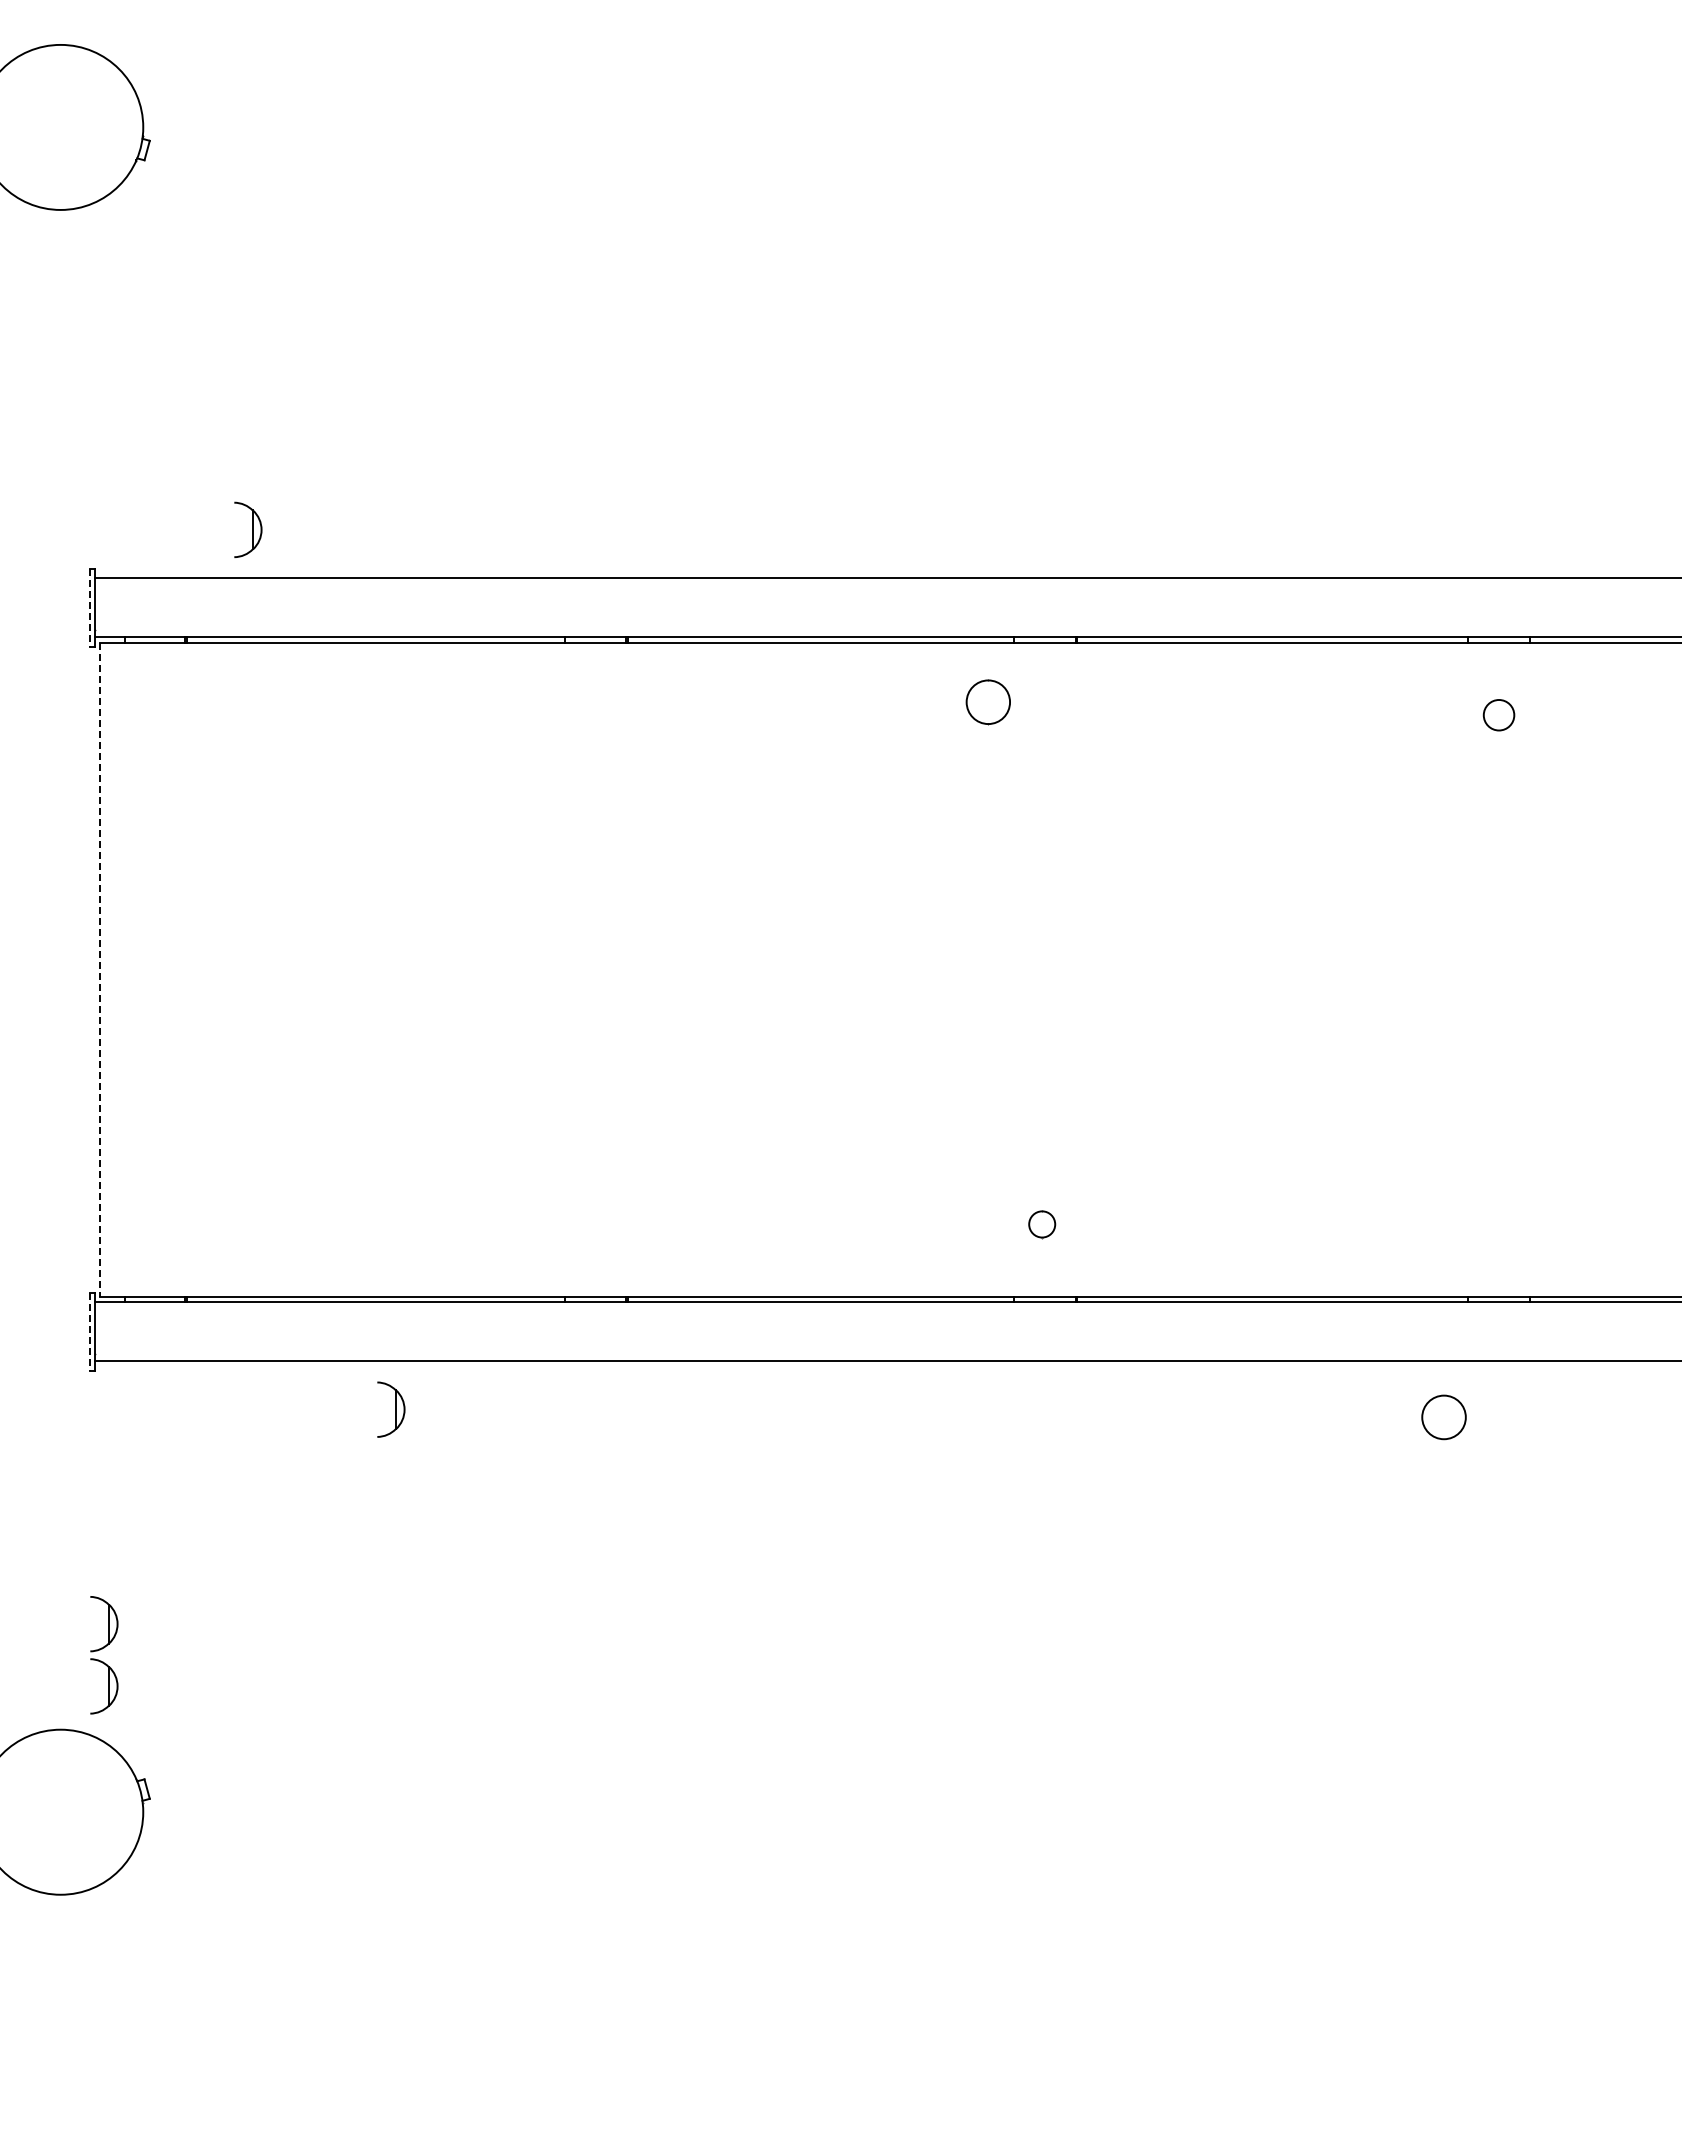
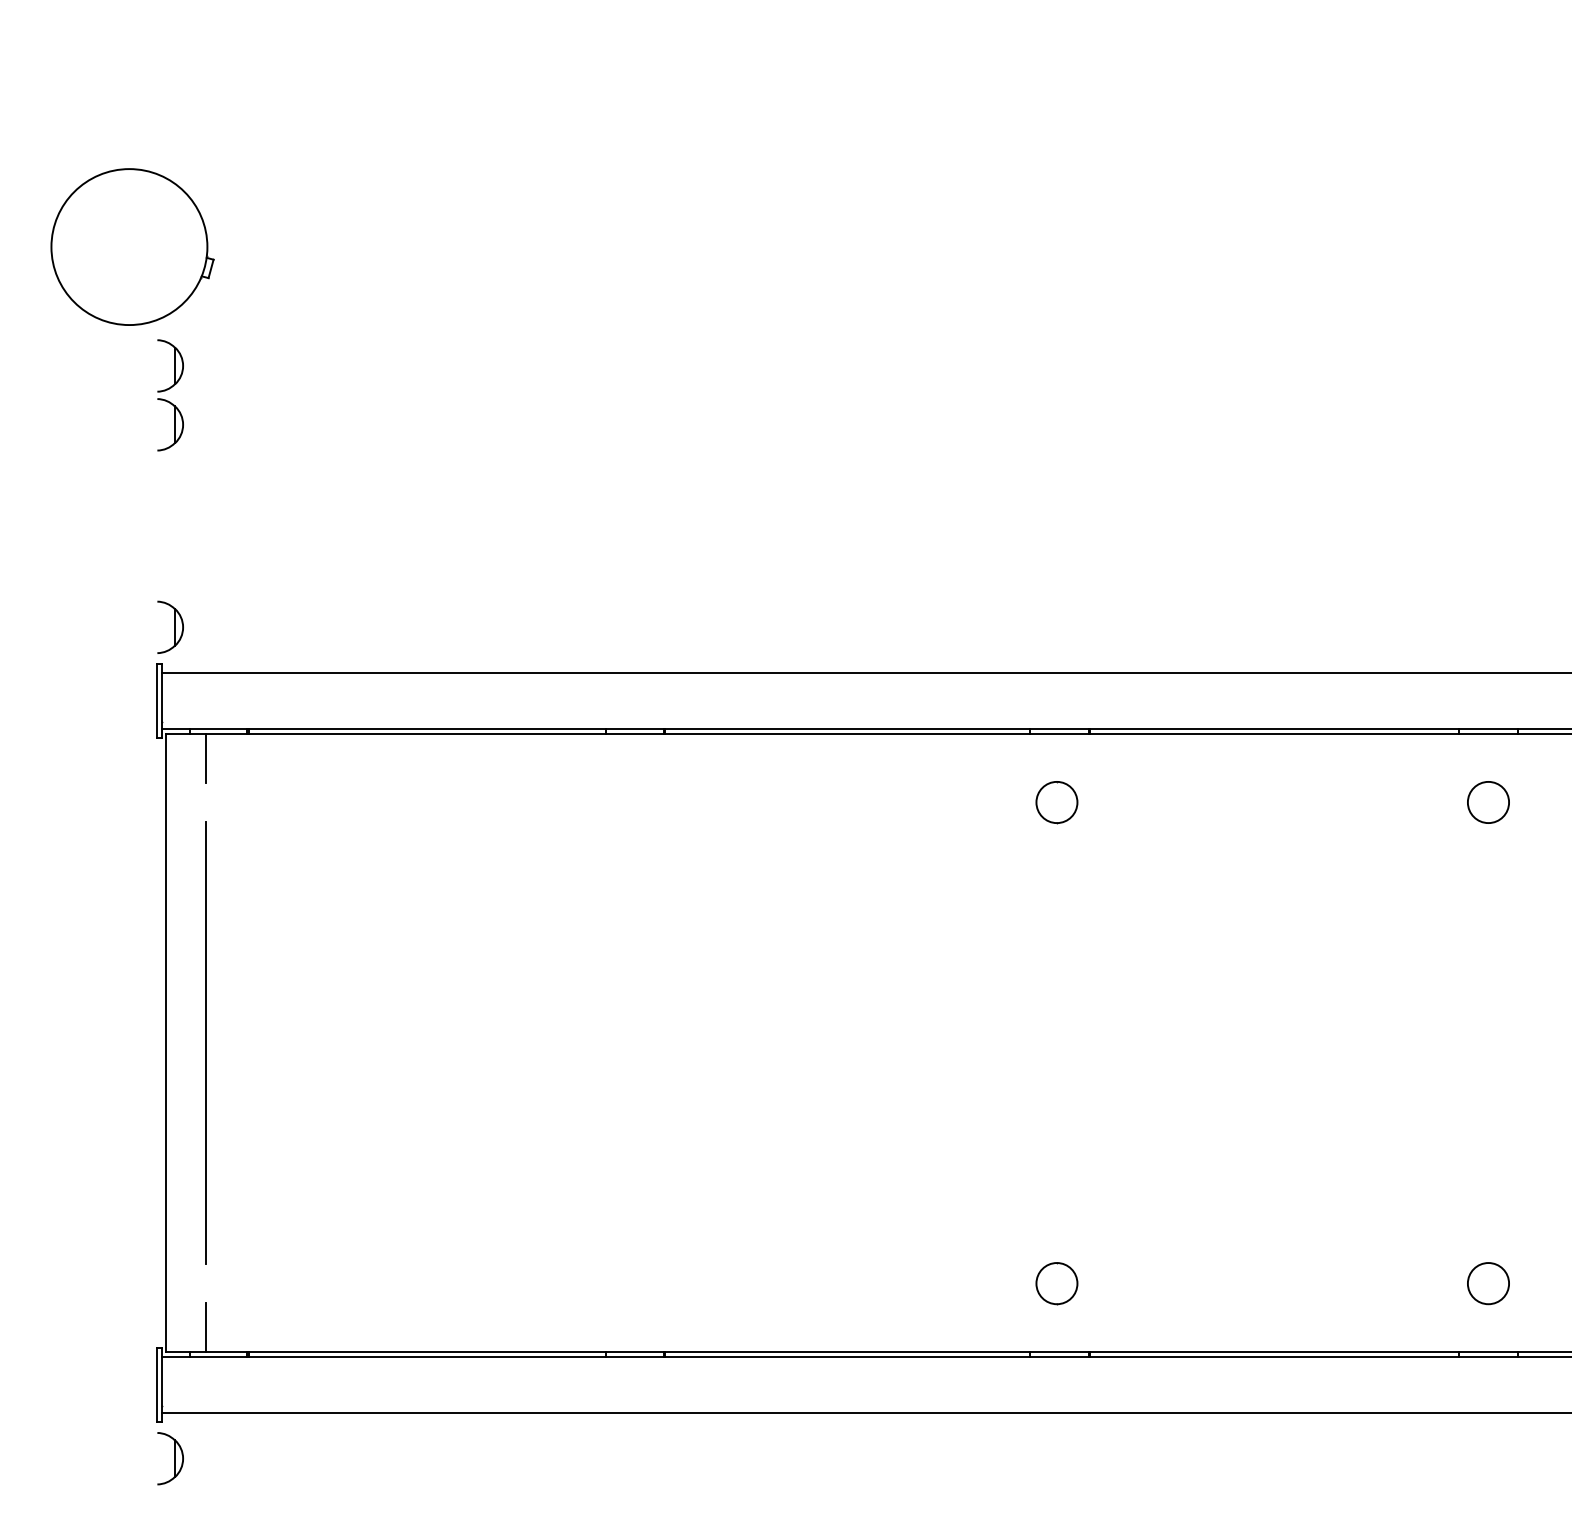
part: (103, 290) -> (169, 401), added
part: (248, 529) -> (170, 626), moved
line: (90, 607) -> (157, 700), dashed -> solid
line: (142, 668) -> (206, 758), added
part: (987, 702) -> (1056, 802), moved
circle: (1498, 715) -> (1487, 802), size x1.43
line: (99, 969) -> (166, 1042), dashed -> solid
line: (142, 969) -> (206, 1042), added
part: (1041, 1224) -> (1056, 1283), size x1.67
line: (142, 1270) -> (206, 1327), added
line: (90, 1331) -> (157, 1384), dashed -> solid
part: (391, 1409) -> (170, 1458), moved
circle: (1443, 1417) -> (1487, 1283), moved

